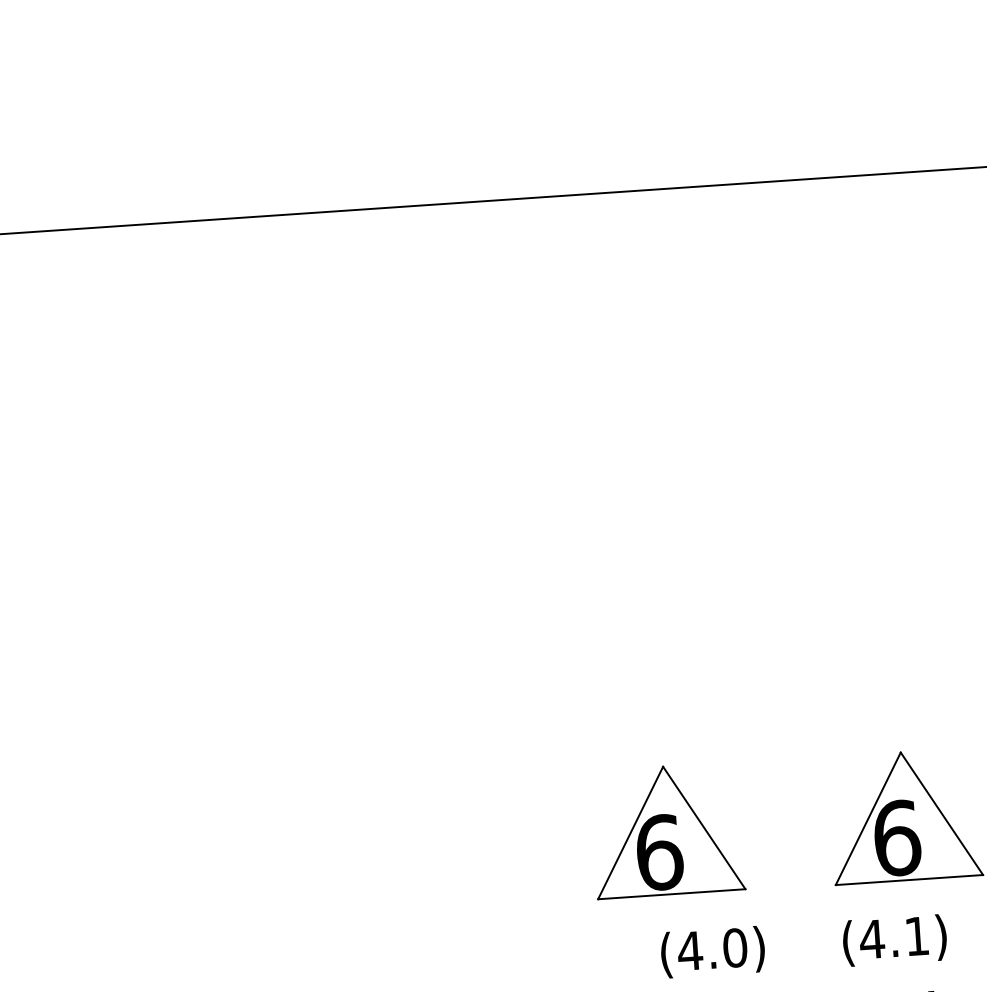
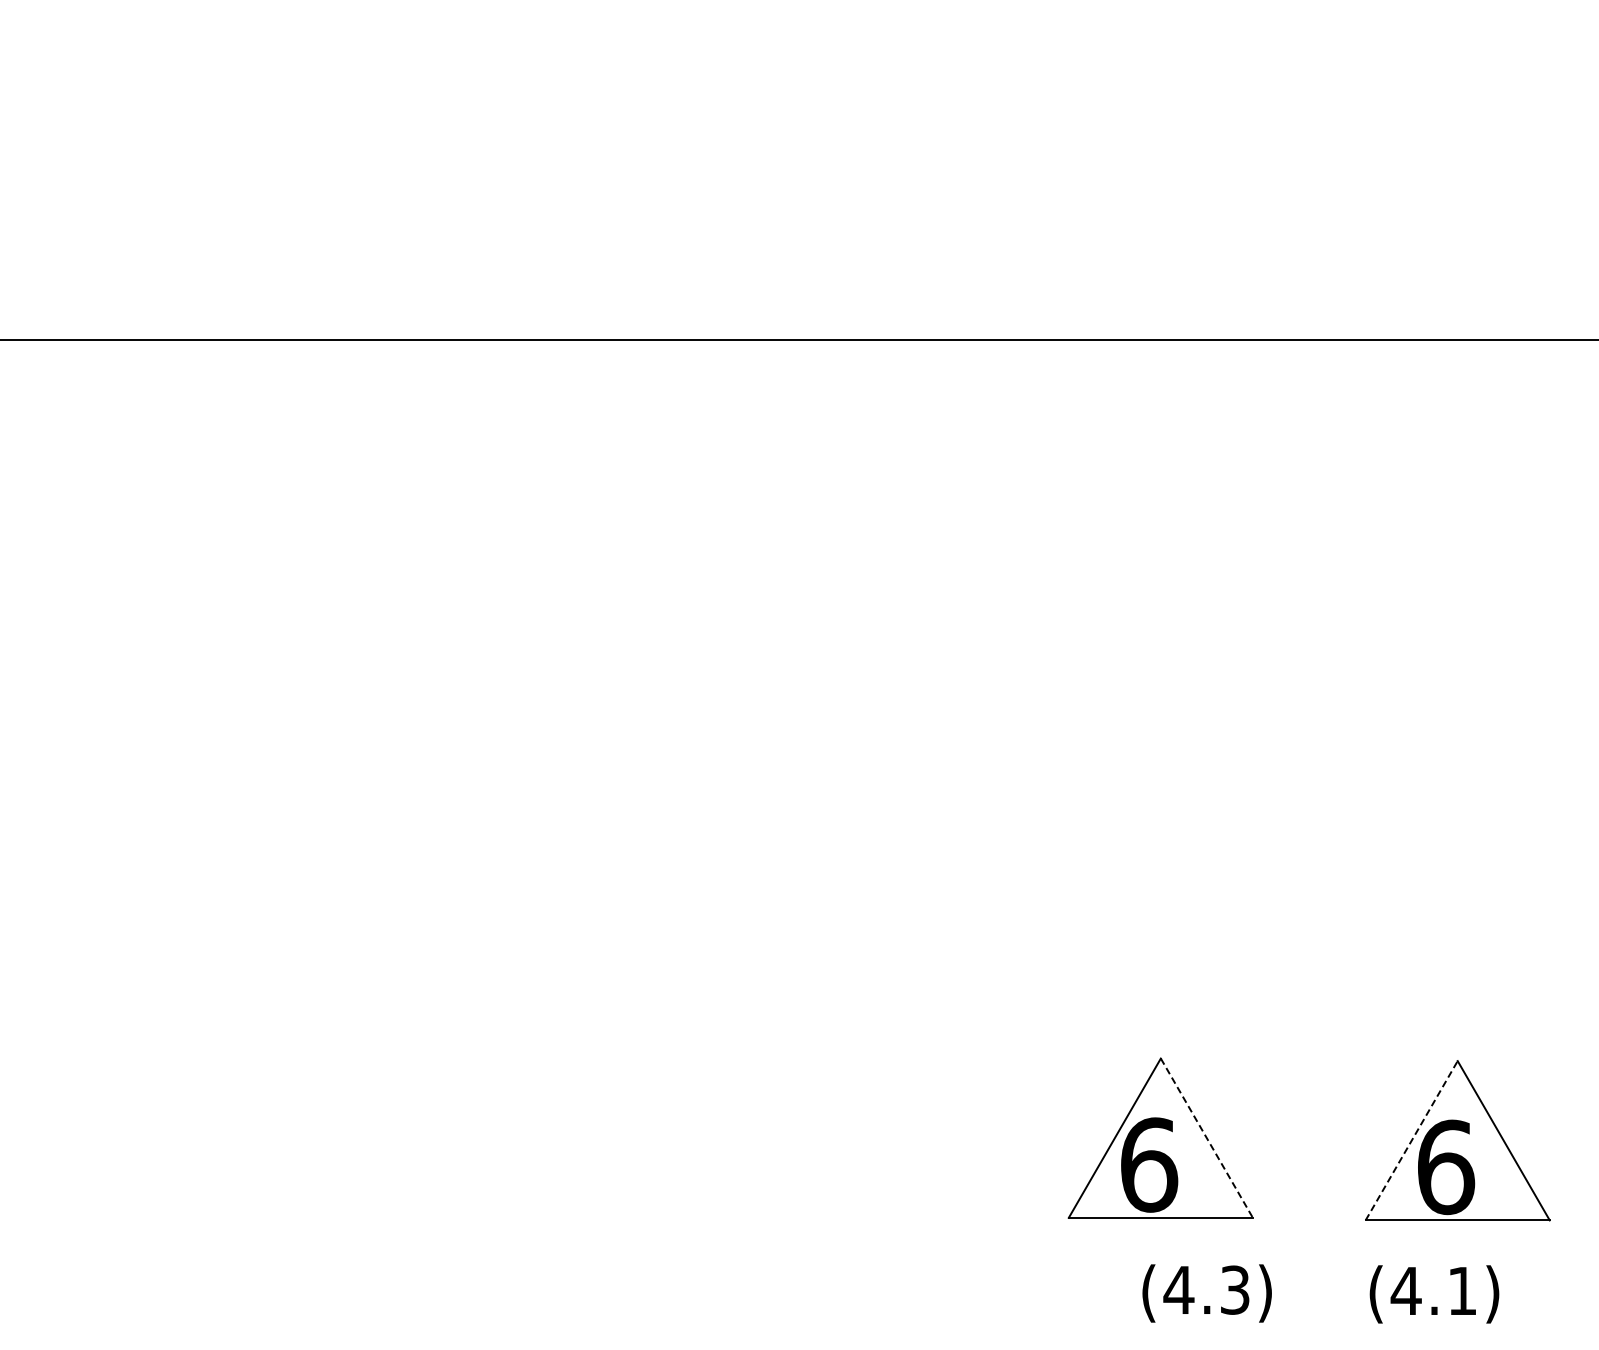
line: (868, 818) -> (1411, 1140), solid -> dashed
line: (704, 828) -> (1207, 1138), solid -> dashed
text: (735, 947) -> (1235, 1289), (4.0) -> (4.3)

